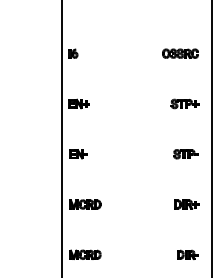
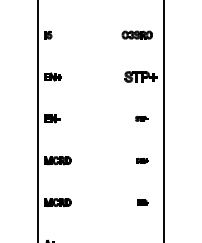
part: (184, 103) -> (140, 76), size x1.4
part: (185, 153) -> (141, 118), size x0.6
part: (186, 204) -> (142, 160), size x0.6
part: (188, 254) -> (143, 202), size x0.6

